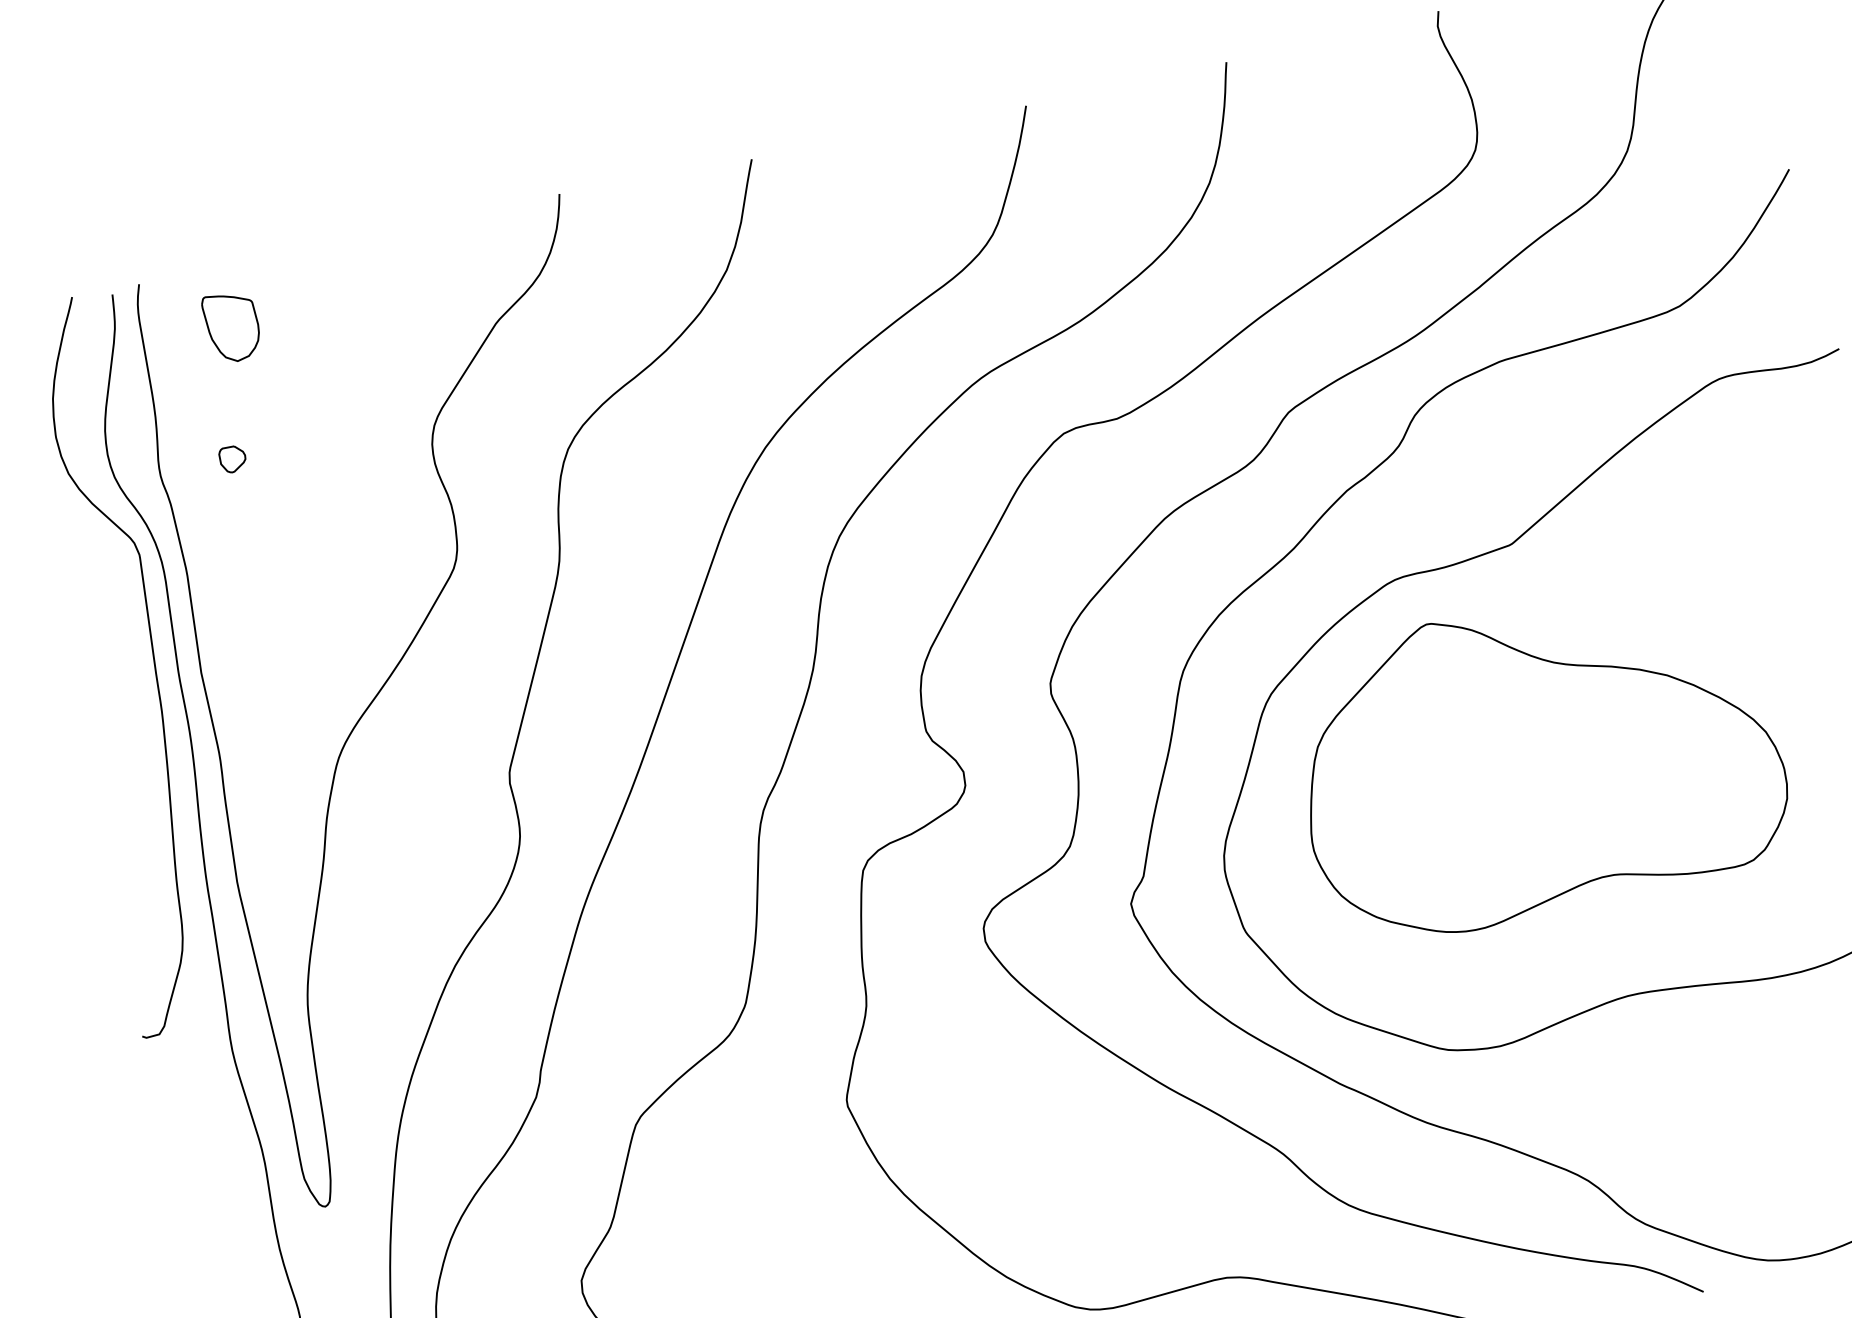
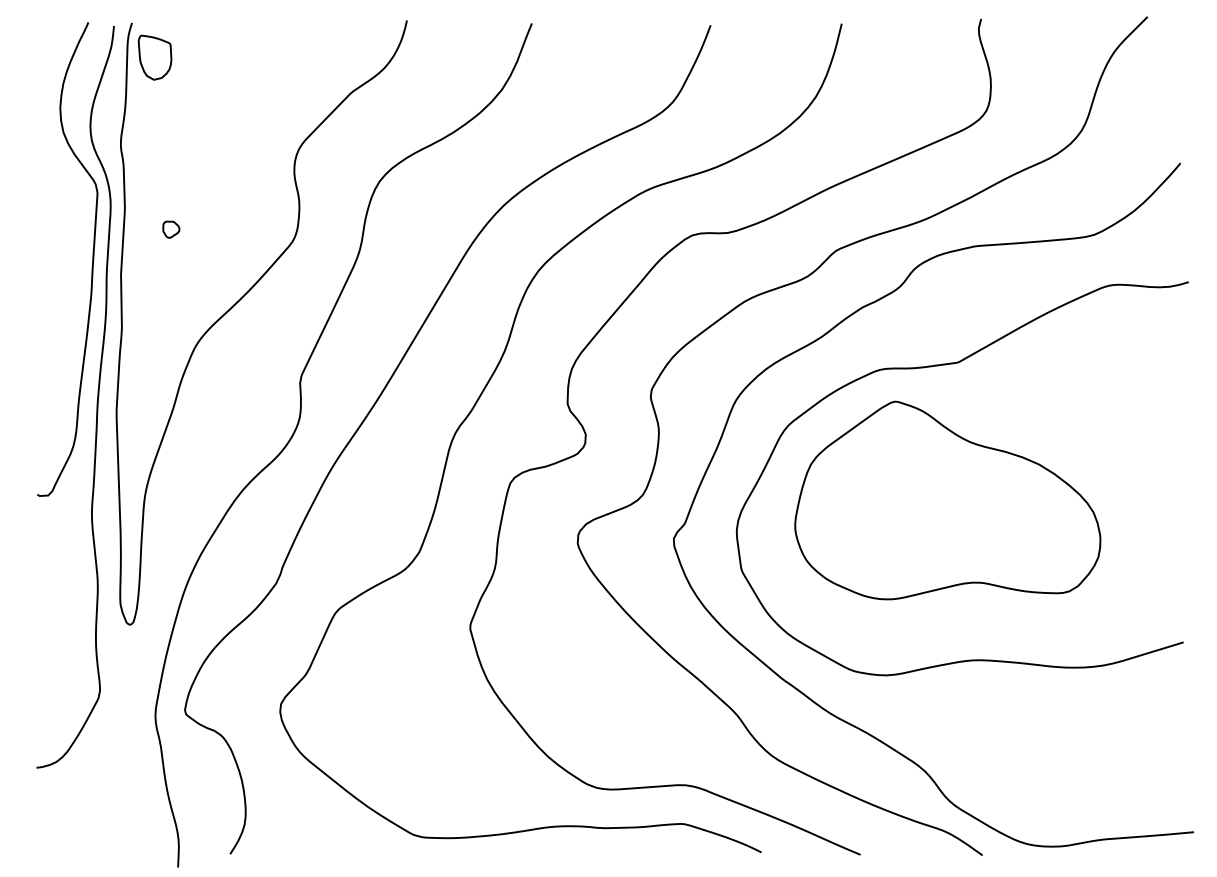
part: (231, 326) -> (154, 57), moved
part: (233, 458) -> (171, 229), moved

